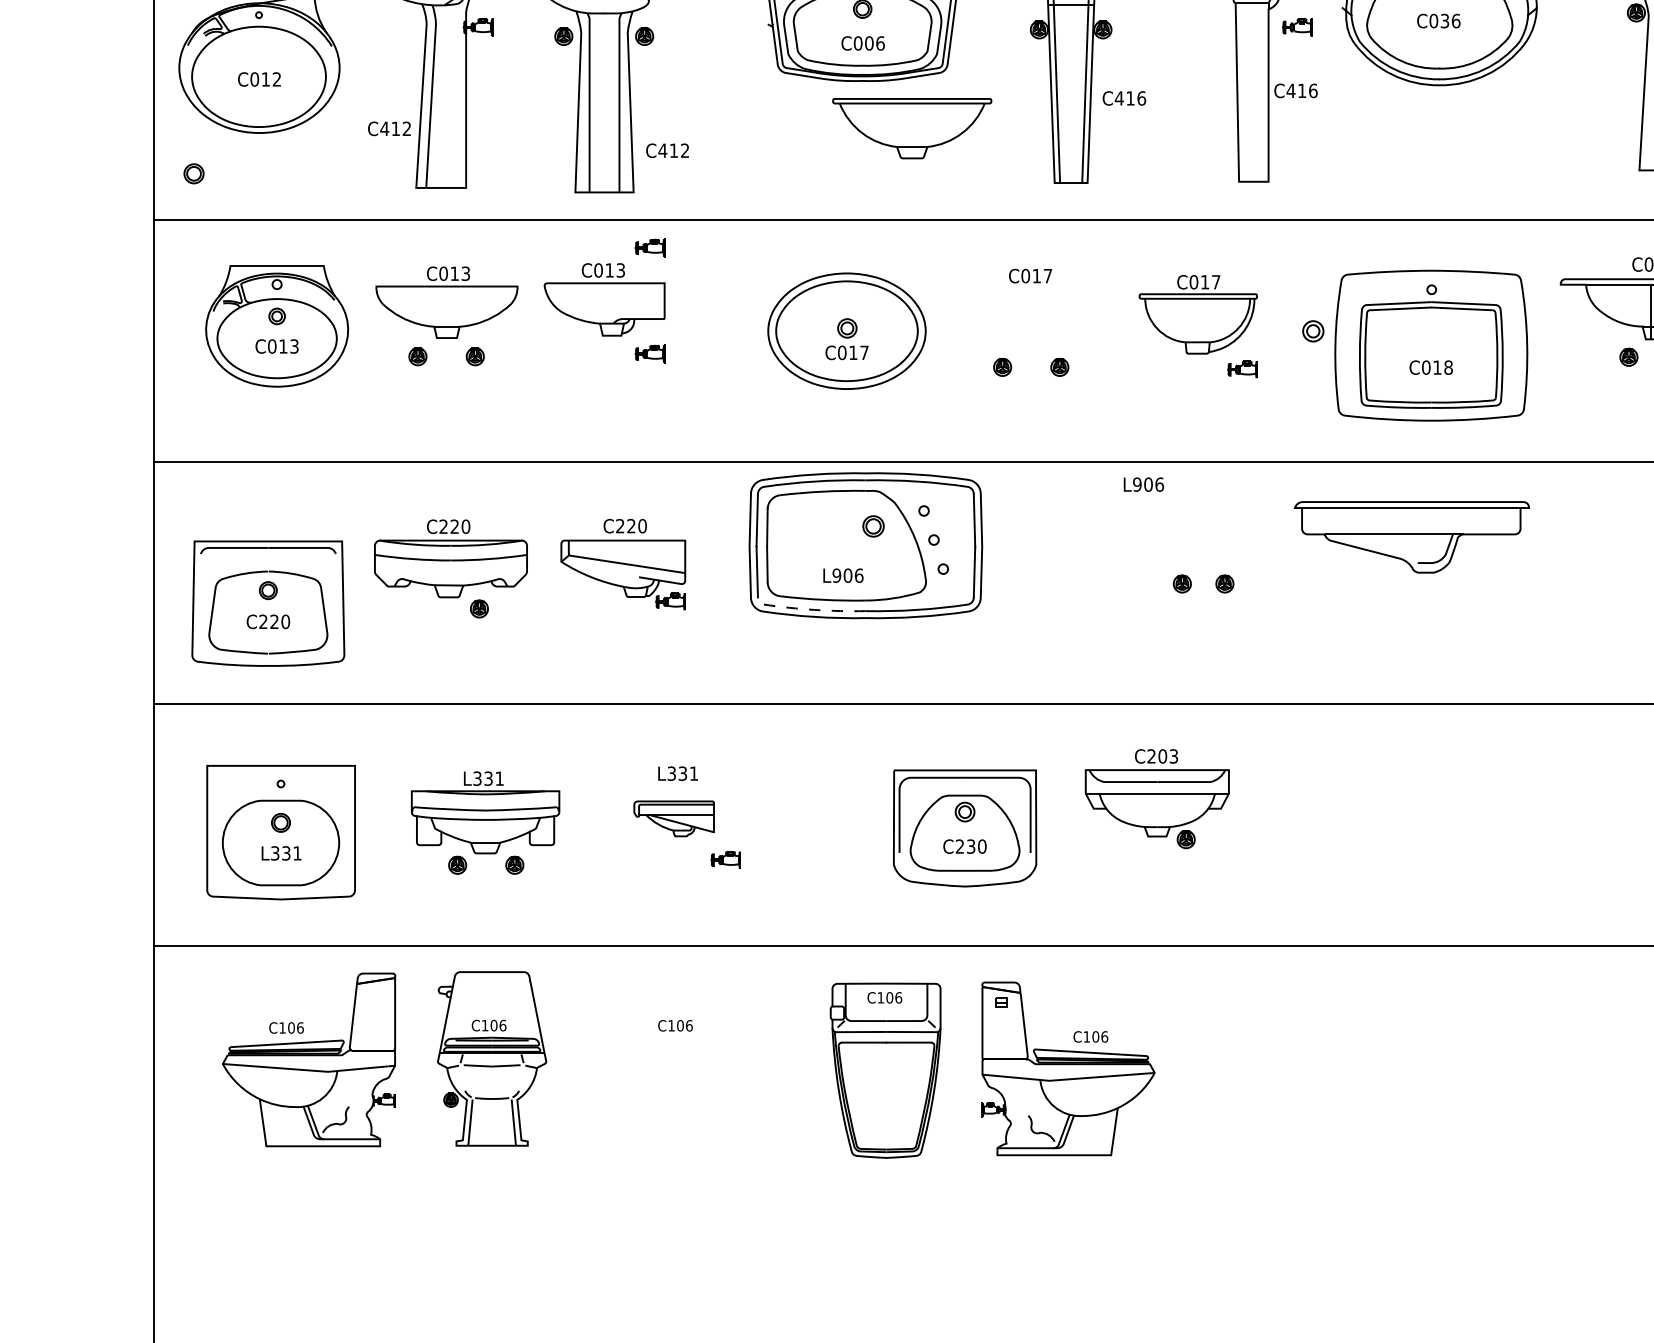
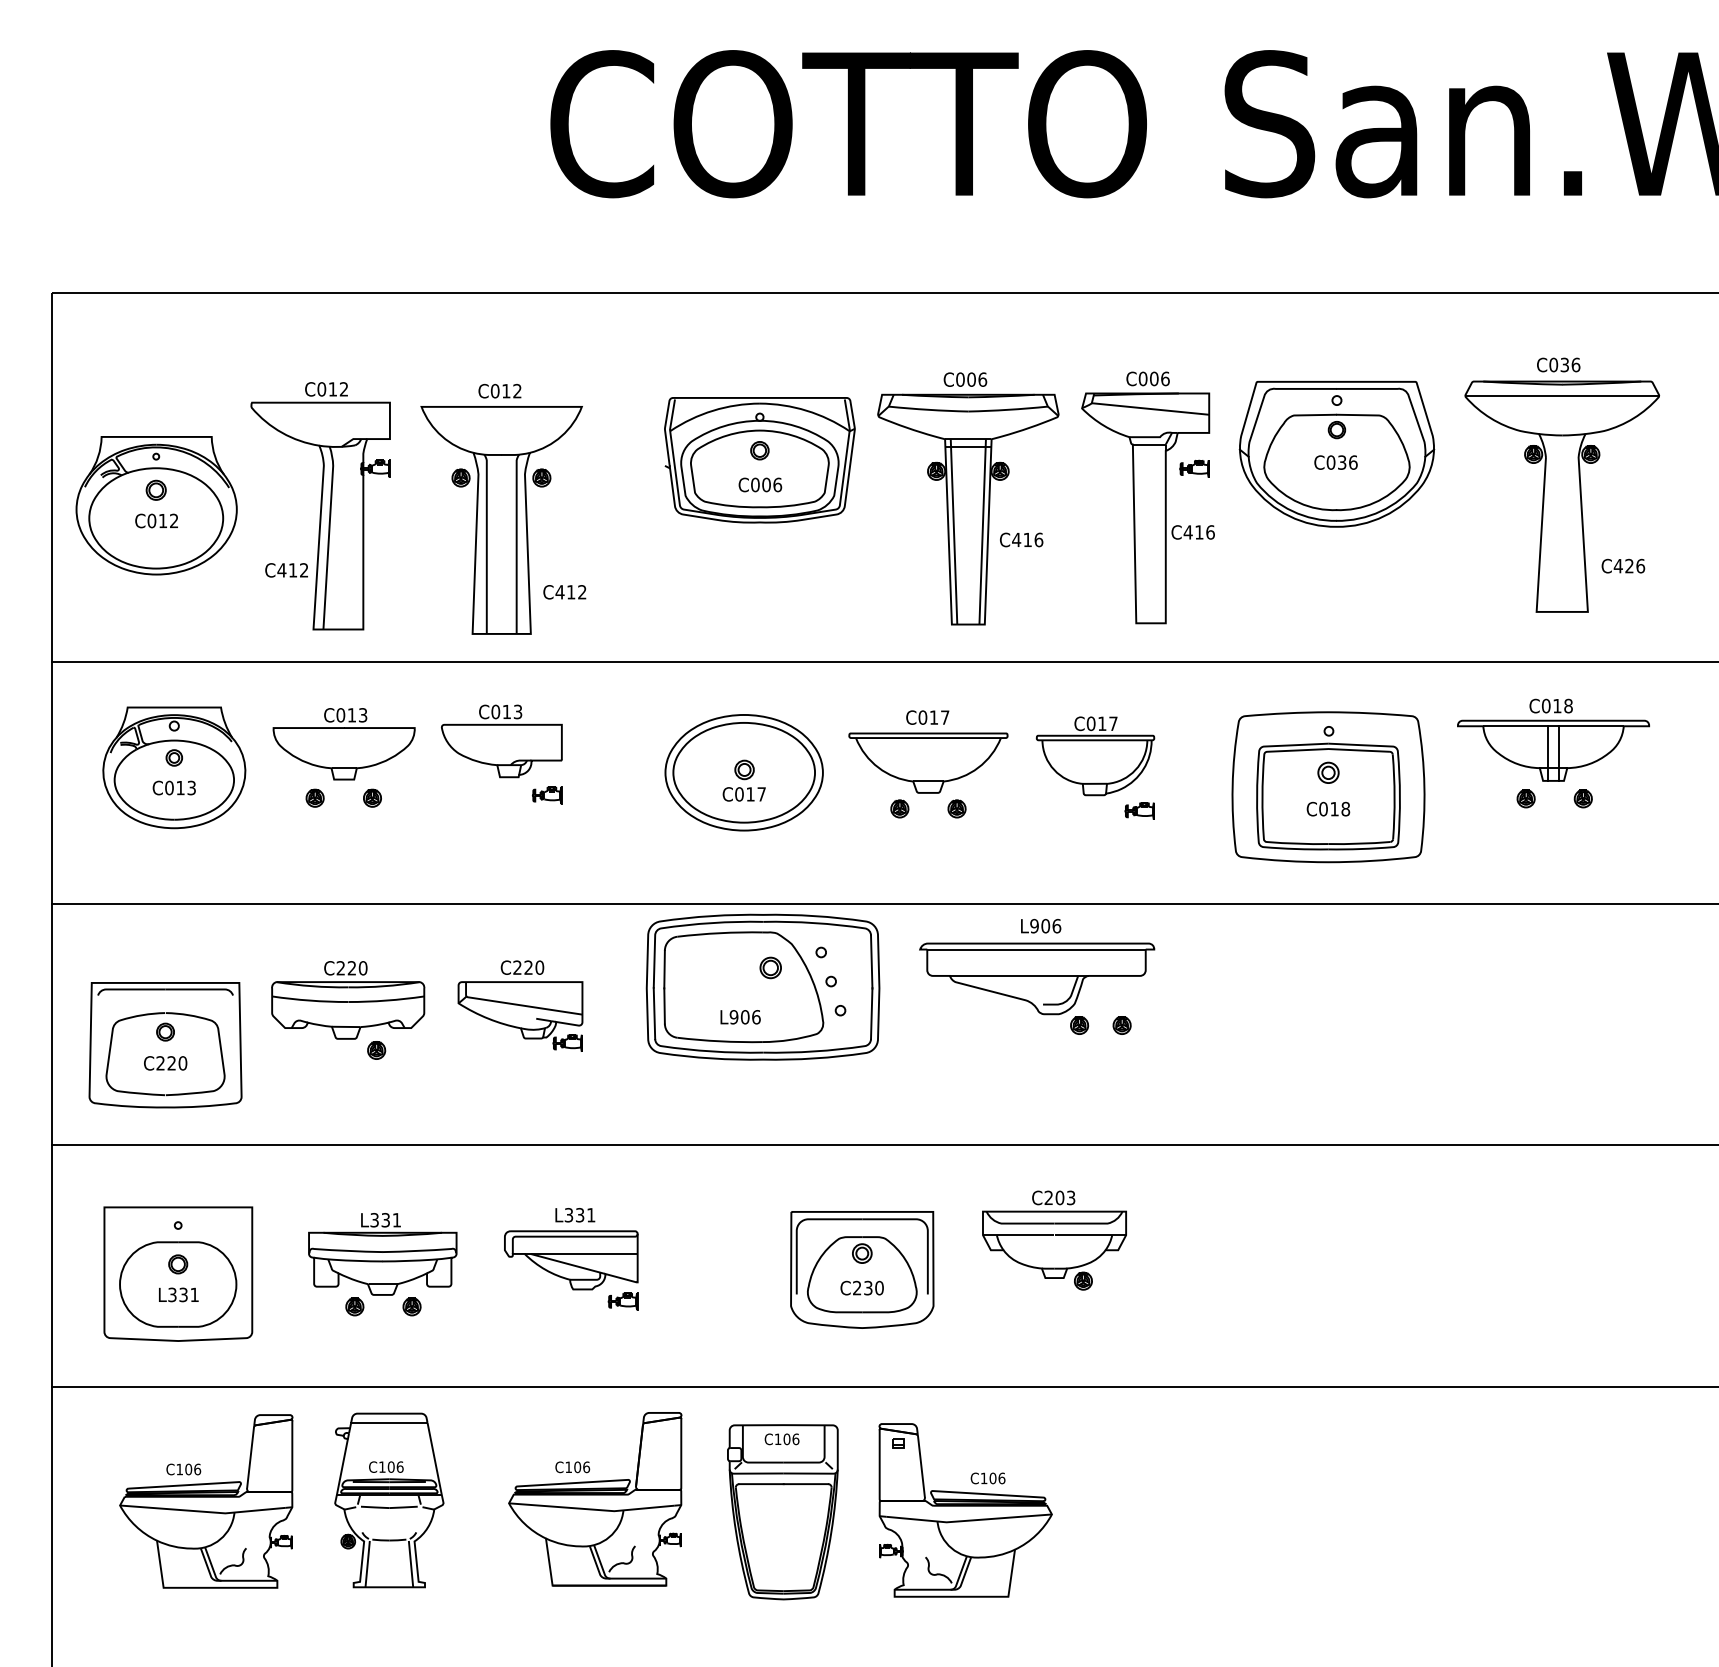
part: (912, 127) -> (928, 762), moved
part: (193, 172) -> (155, 489), moved
part: (650, 247) -> (547, 689), removed
part: (1313, 330) -> (1328, 772), moved
part: (1412, 536) -> (1037, 978), moved
line: (807, 608) -> (704, 1050), dashed -> solid
part: (674, 818) -> (571, 1260), size x1.67
line: (492, 980) -> (389, 1422), added
part: (698, 1057) -> (595, 1499), added

